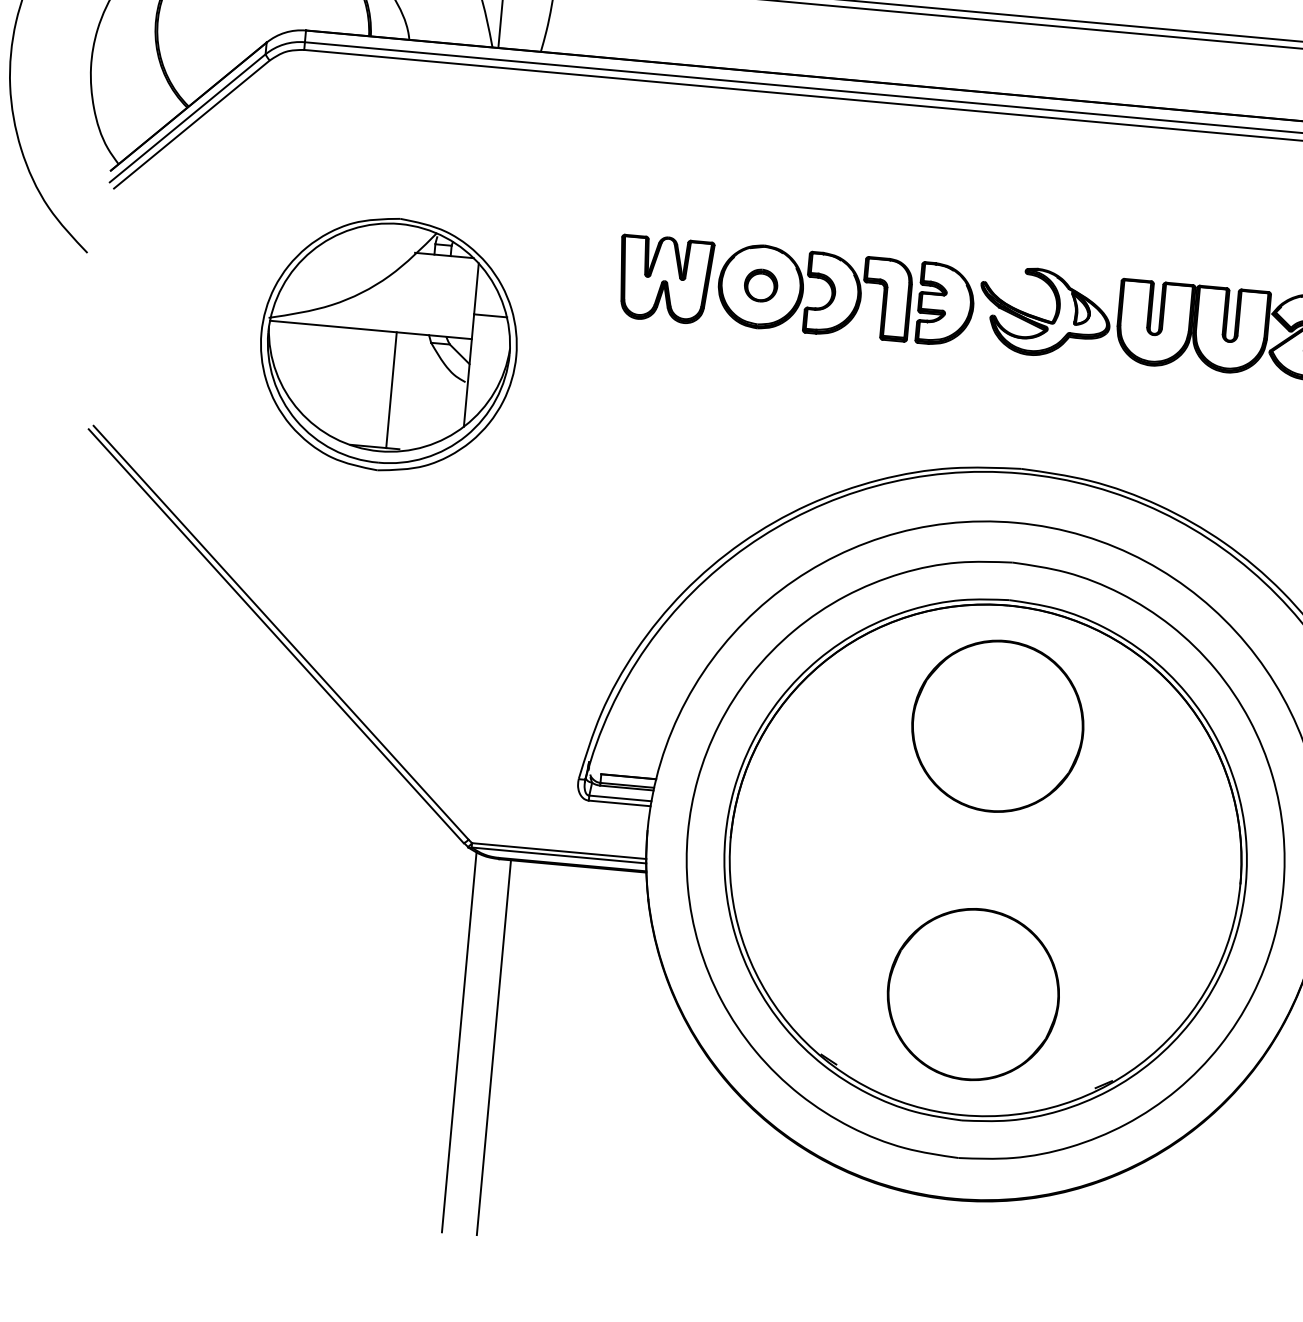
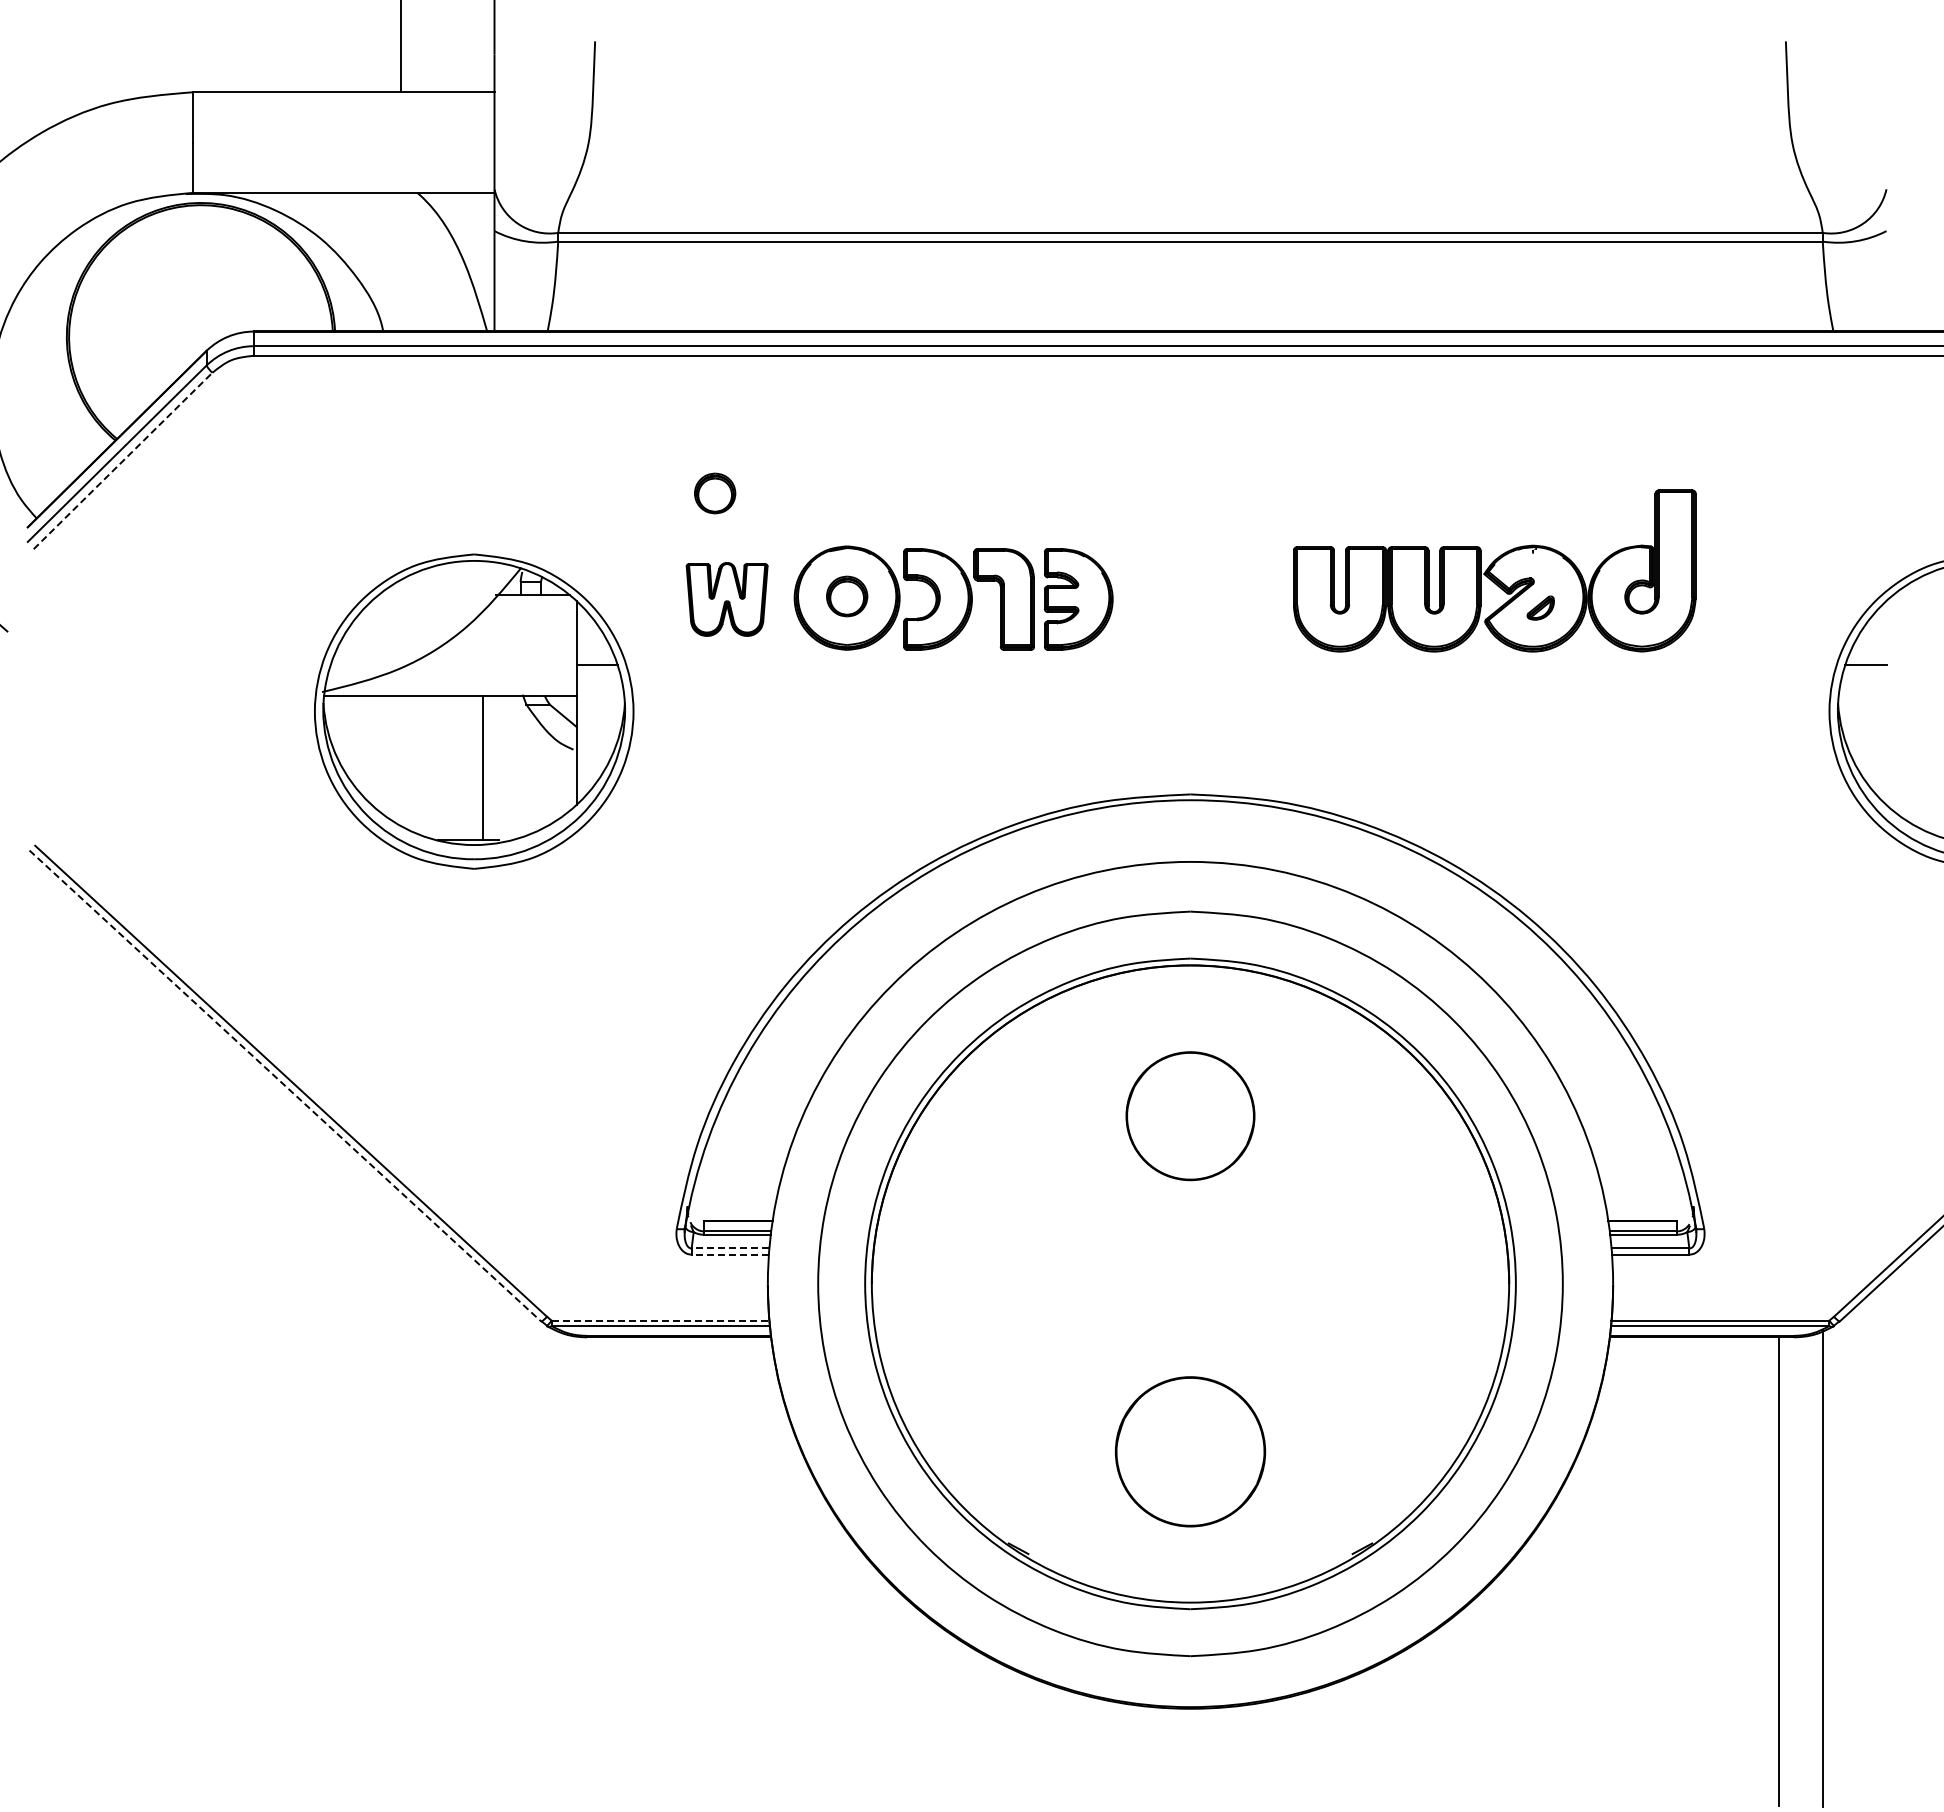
line: (192, 124) -> (123, 460), solid -> dashed
part: (663, 193) -> (715, 493), added
part: (664, 279) -> (726, 599), size x0.7
part: (1043, 318) -> (1200, 605), removed
part: (389, 344) -> (474, 711), moved
line: (276, 636) -> (285, 1086), solid -> dashed
part: (997, 725) -> (1190, 1115), size x0.6
line: (620, 798) -> (730, 1248), solid -> dashed
line: (619, 803) -> (730, 1254), solid -> dashed
line: (559, 850) -> (660, 1320), solid -> dashed
part: (973, 994) -> (1190, 1451), size x0.7
line: (459, 1041) -> (558, 1568), removed
line: (493, 1047) -> (601, 1571), removed

